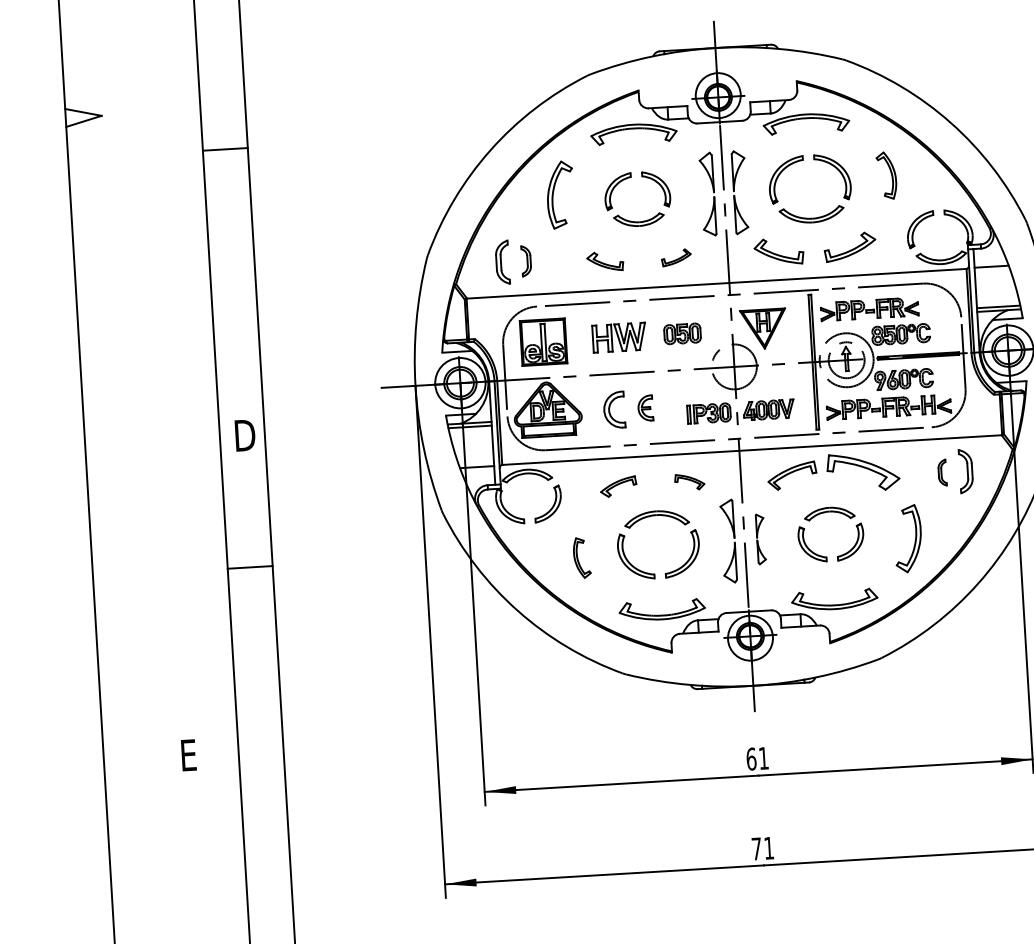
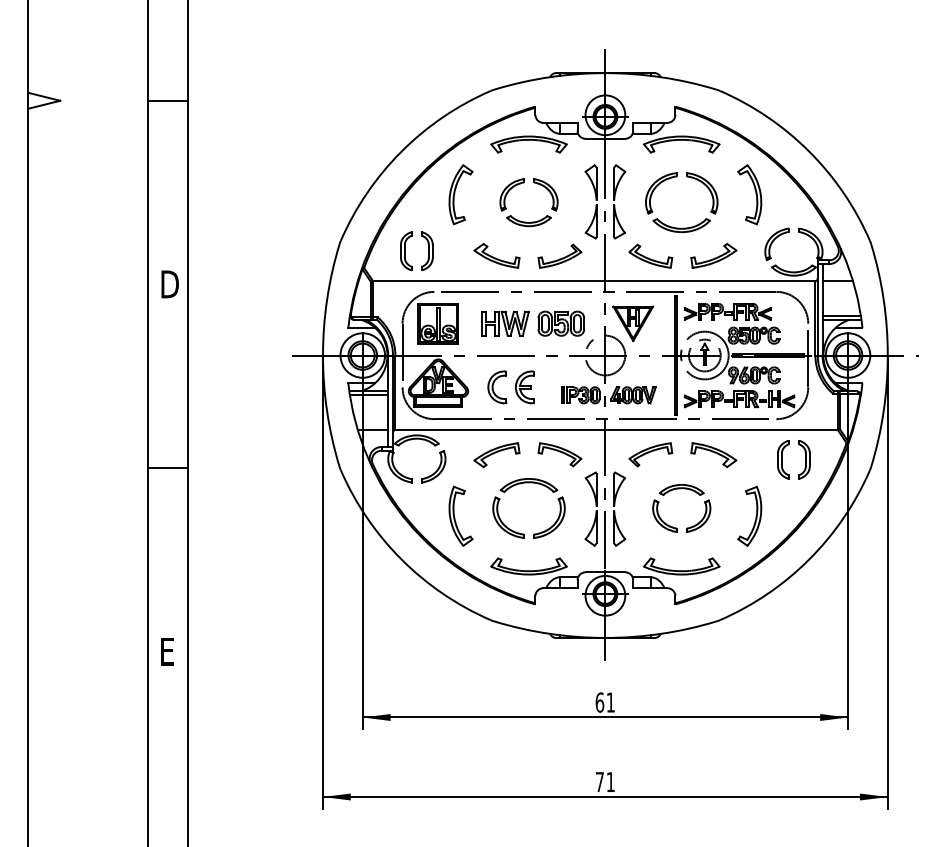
line: (225, 148) -> (167, 100), moved
part: (886, 175) -> (749, 194), size x1.43
part: (675, 257) -> (559, 255), size x1.67
part: (526, 261) -> (427, 251), size x1.43
part: (604, 261) -> (496, 255), size x1.43
part: (682, 333) -> (561, 323), size x1.43
part: (645, 408) -> (524, 387), size x1.43
text: (244, 435) -> (169, 284), moved
part: (863, 471) -> (713, 454), size x0.71
part: (942, 472) -> (783, 459), size x1.67
part: (689, 481) -> (559, 454), size x1.67
part: (618, 487) -> (496, 455), size x1.43
part: (760, 538) -> (619, 508), size x1.67
part: (581, 557) -> (460, 515), size x1.67
line: (250, 567) -> (167, 468), moved
text: (188, 755) -> (167, 651), moved

